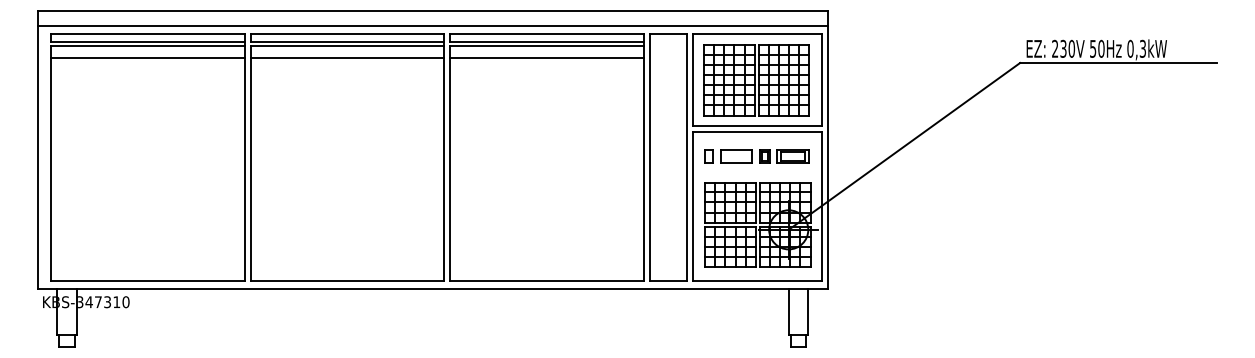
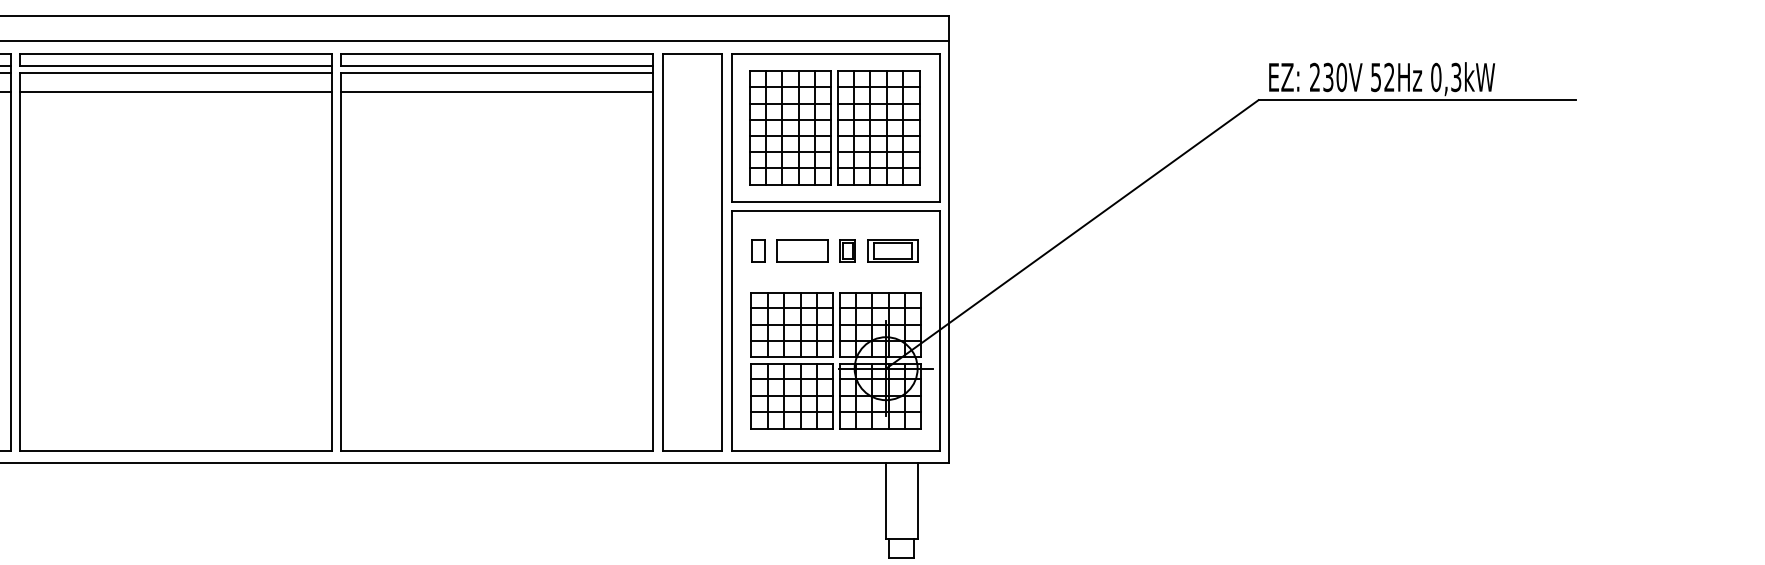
text: (1101, 48) -> (1389, 76), 50Hz -> 52Hz

